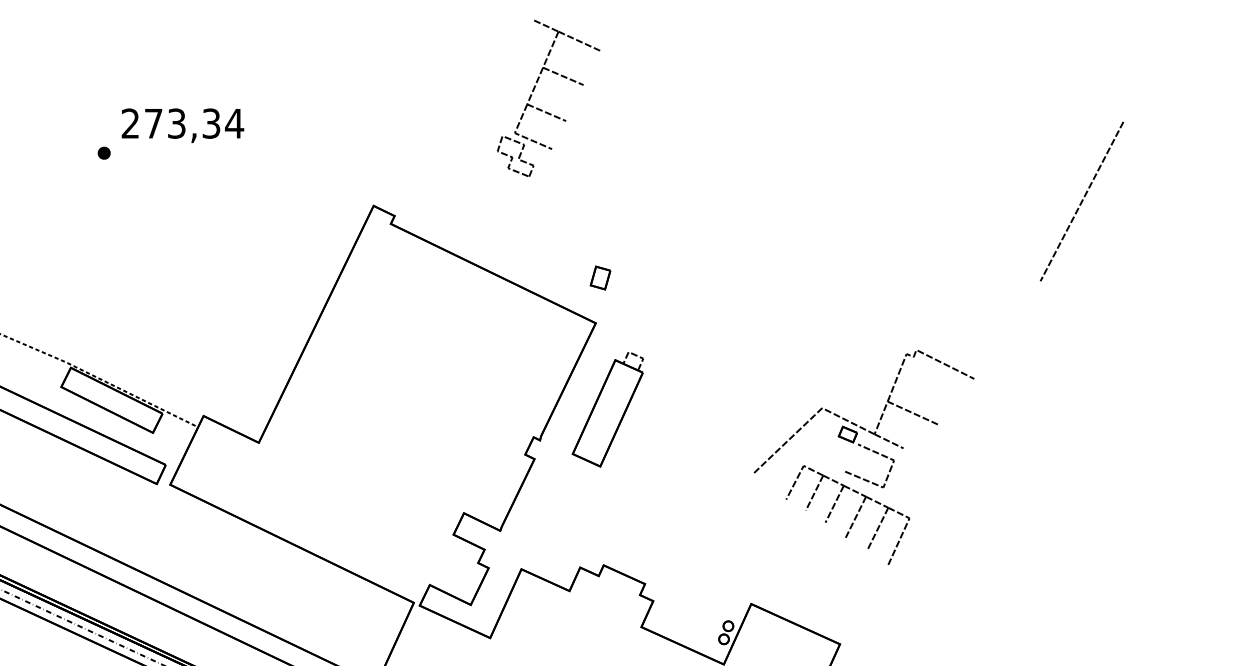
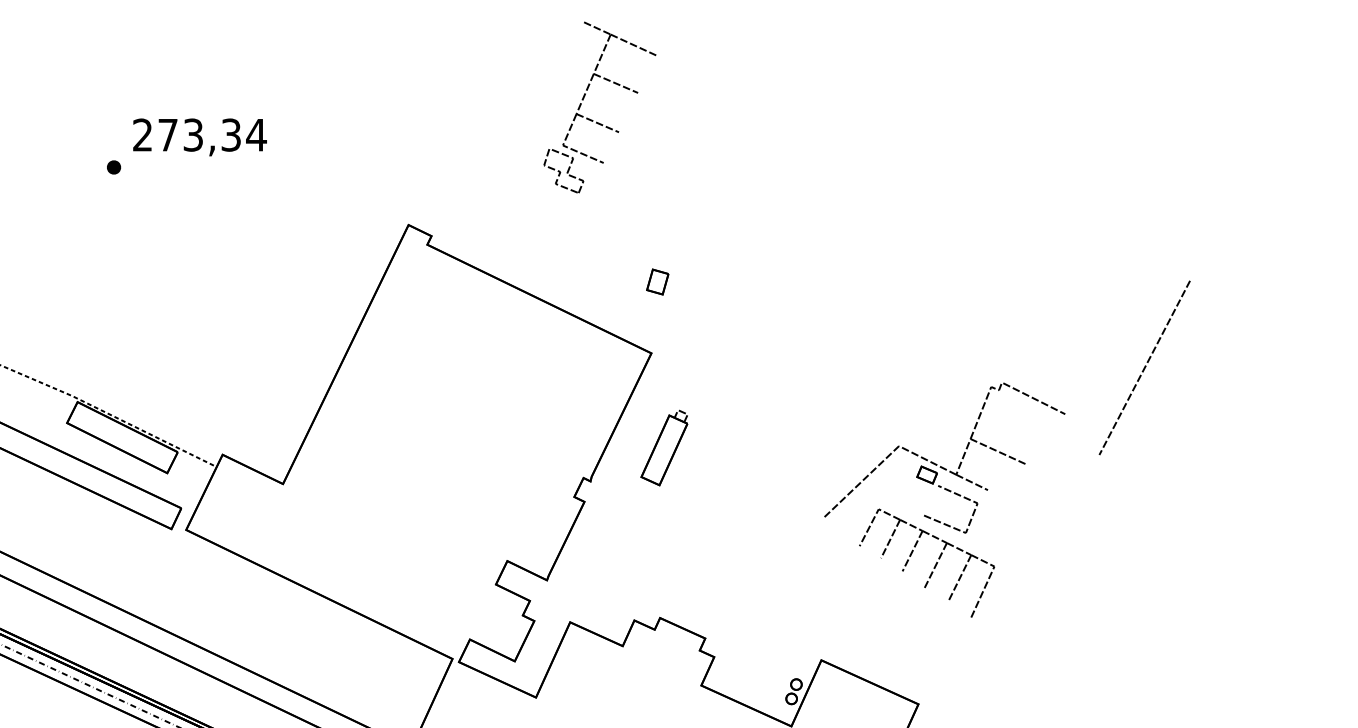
line: (1082, 201) -> (1145, 367), moved
part: (600, 277) -> (657, 281), moved
part: (607, 409) -> (664, 447), size x0.6

